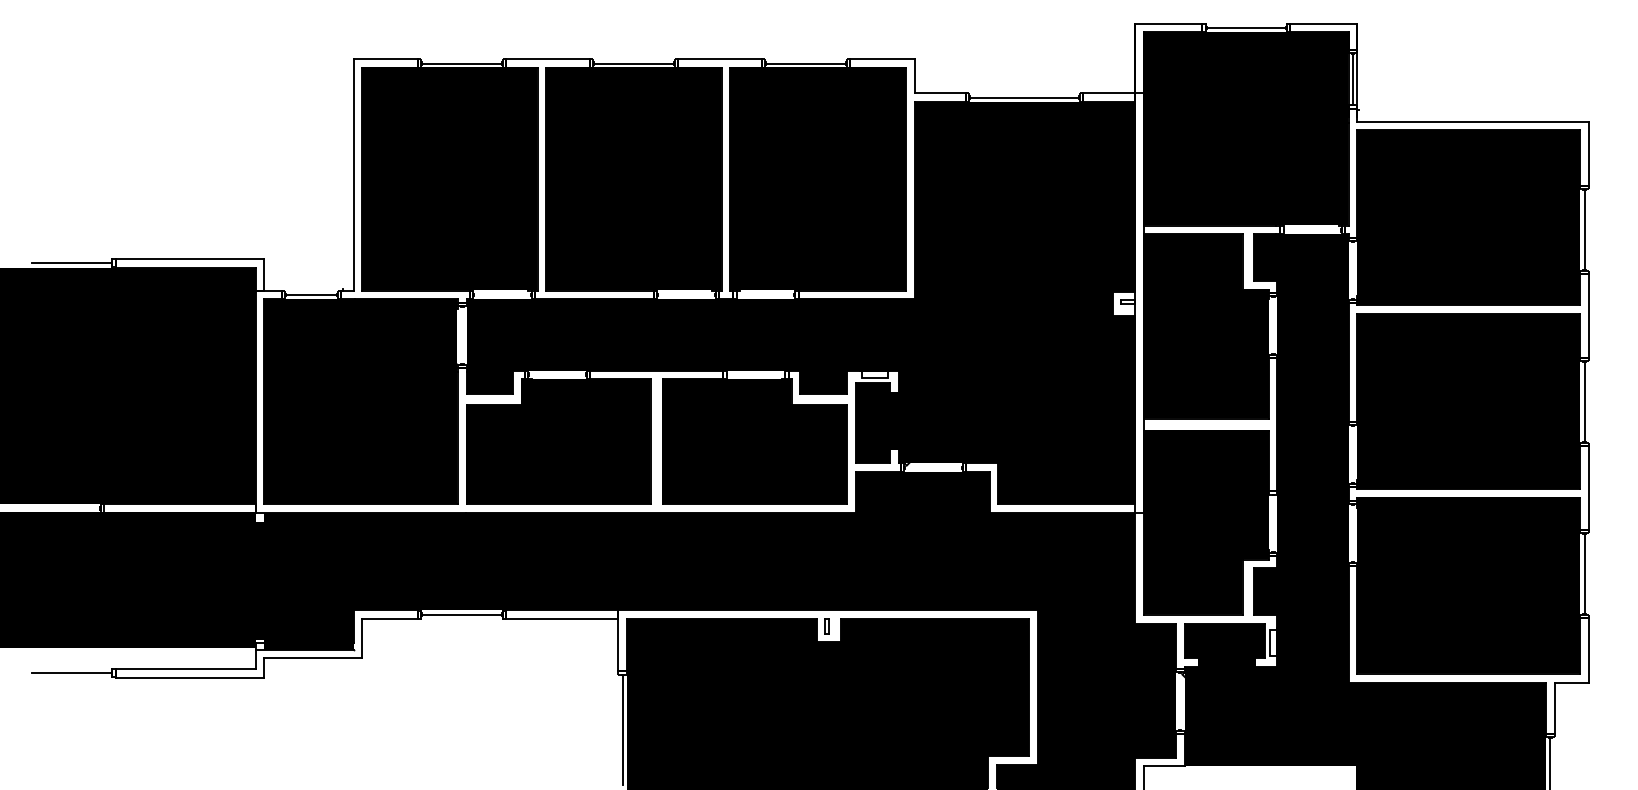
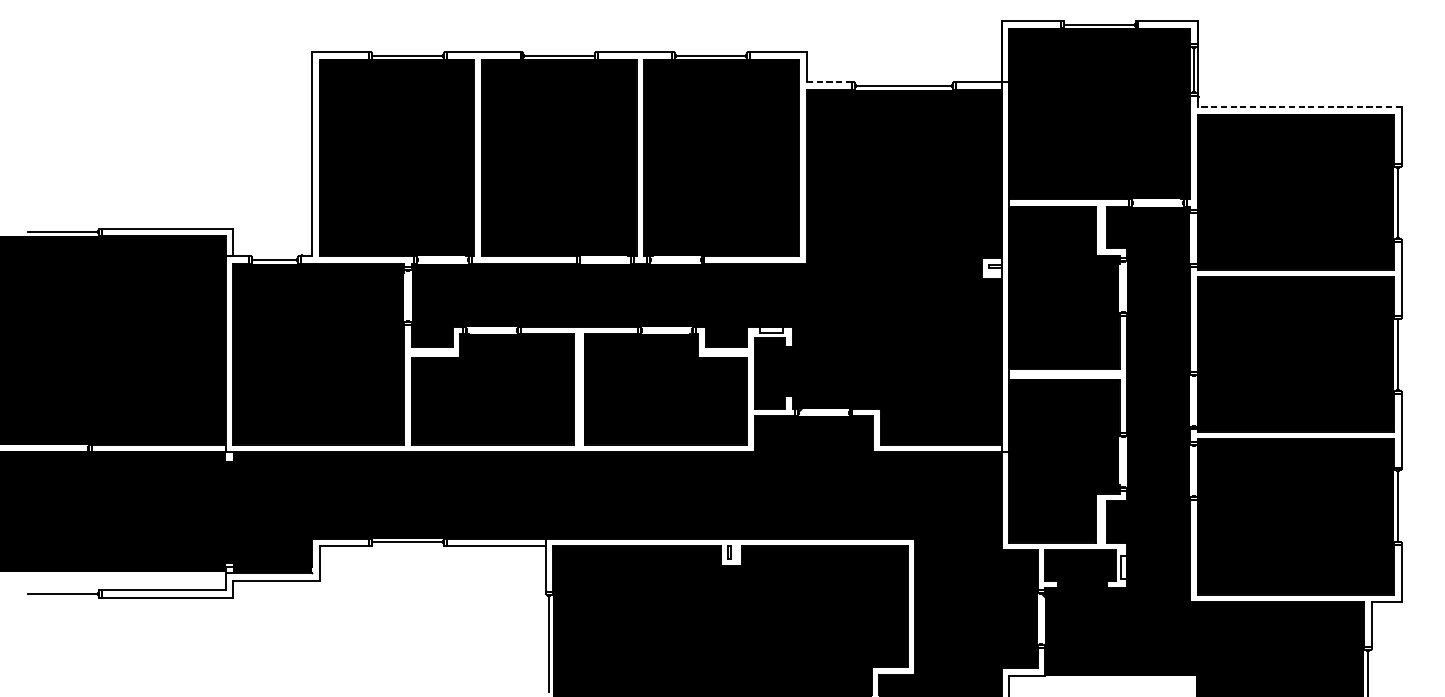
line: (940, 93) -> (829, 82), solid -> dashed
line: (1473, 121) -> (1299, 107), solid -> dashed

